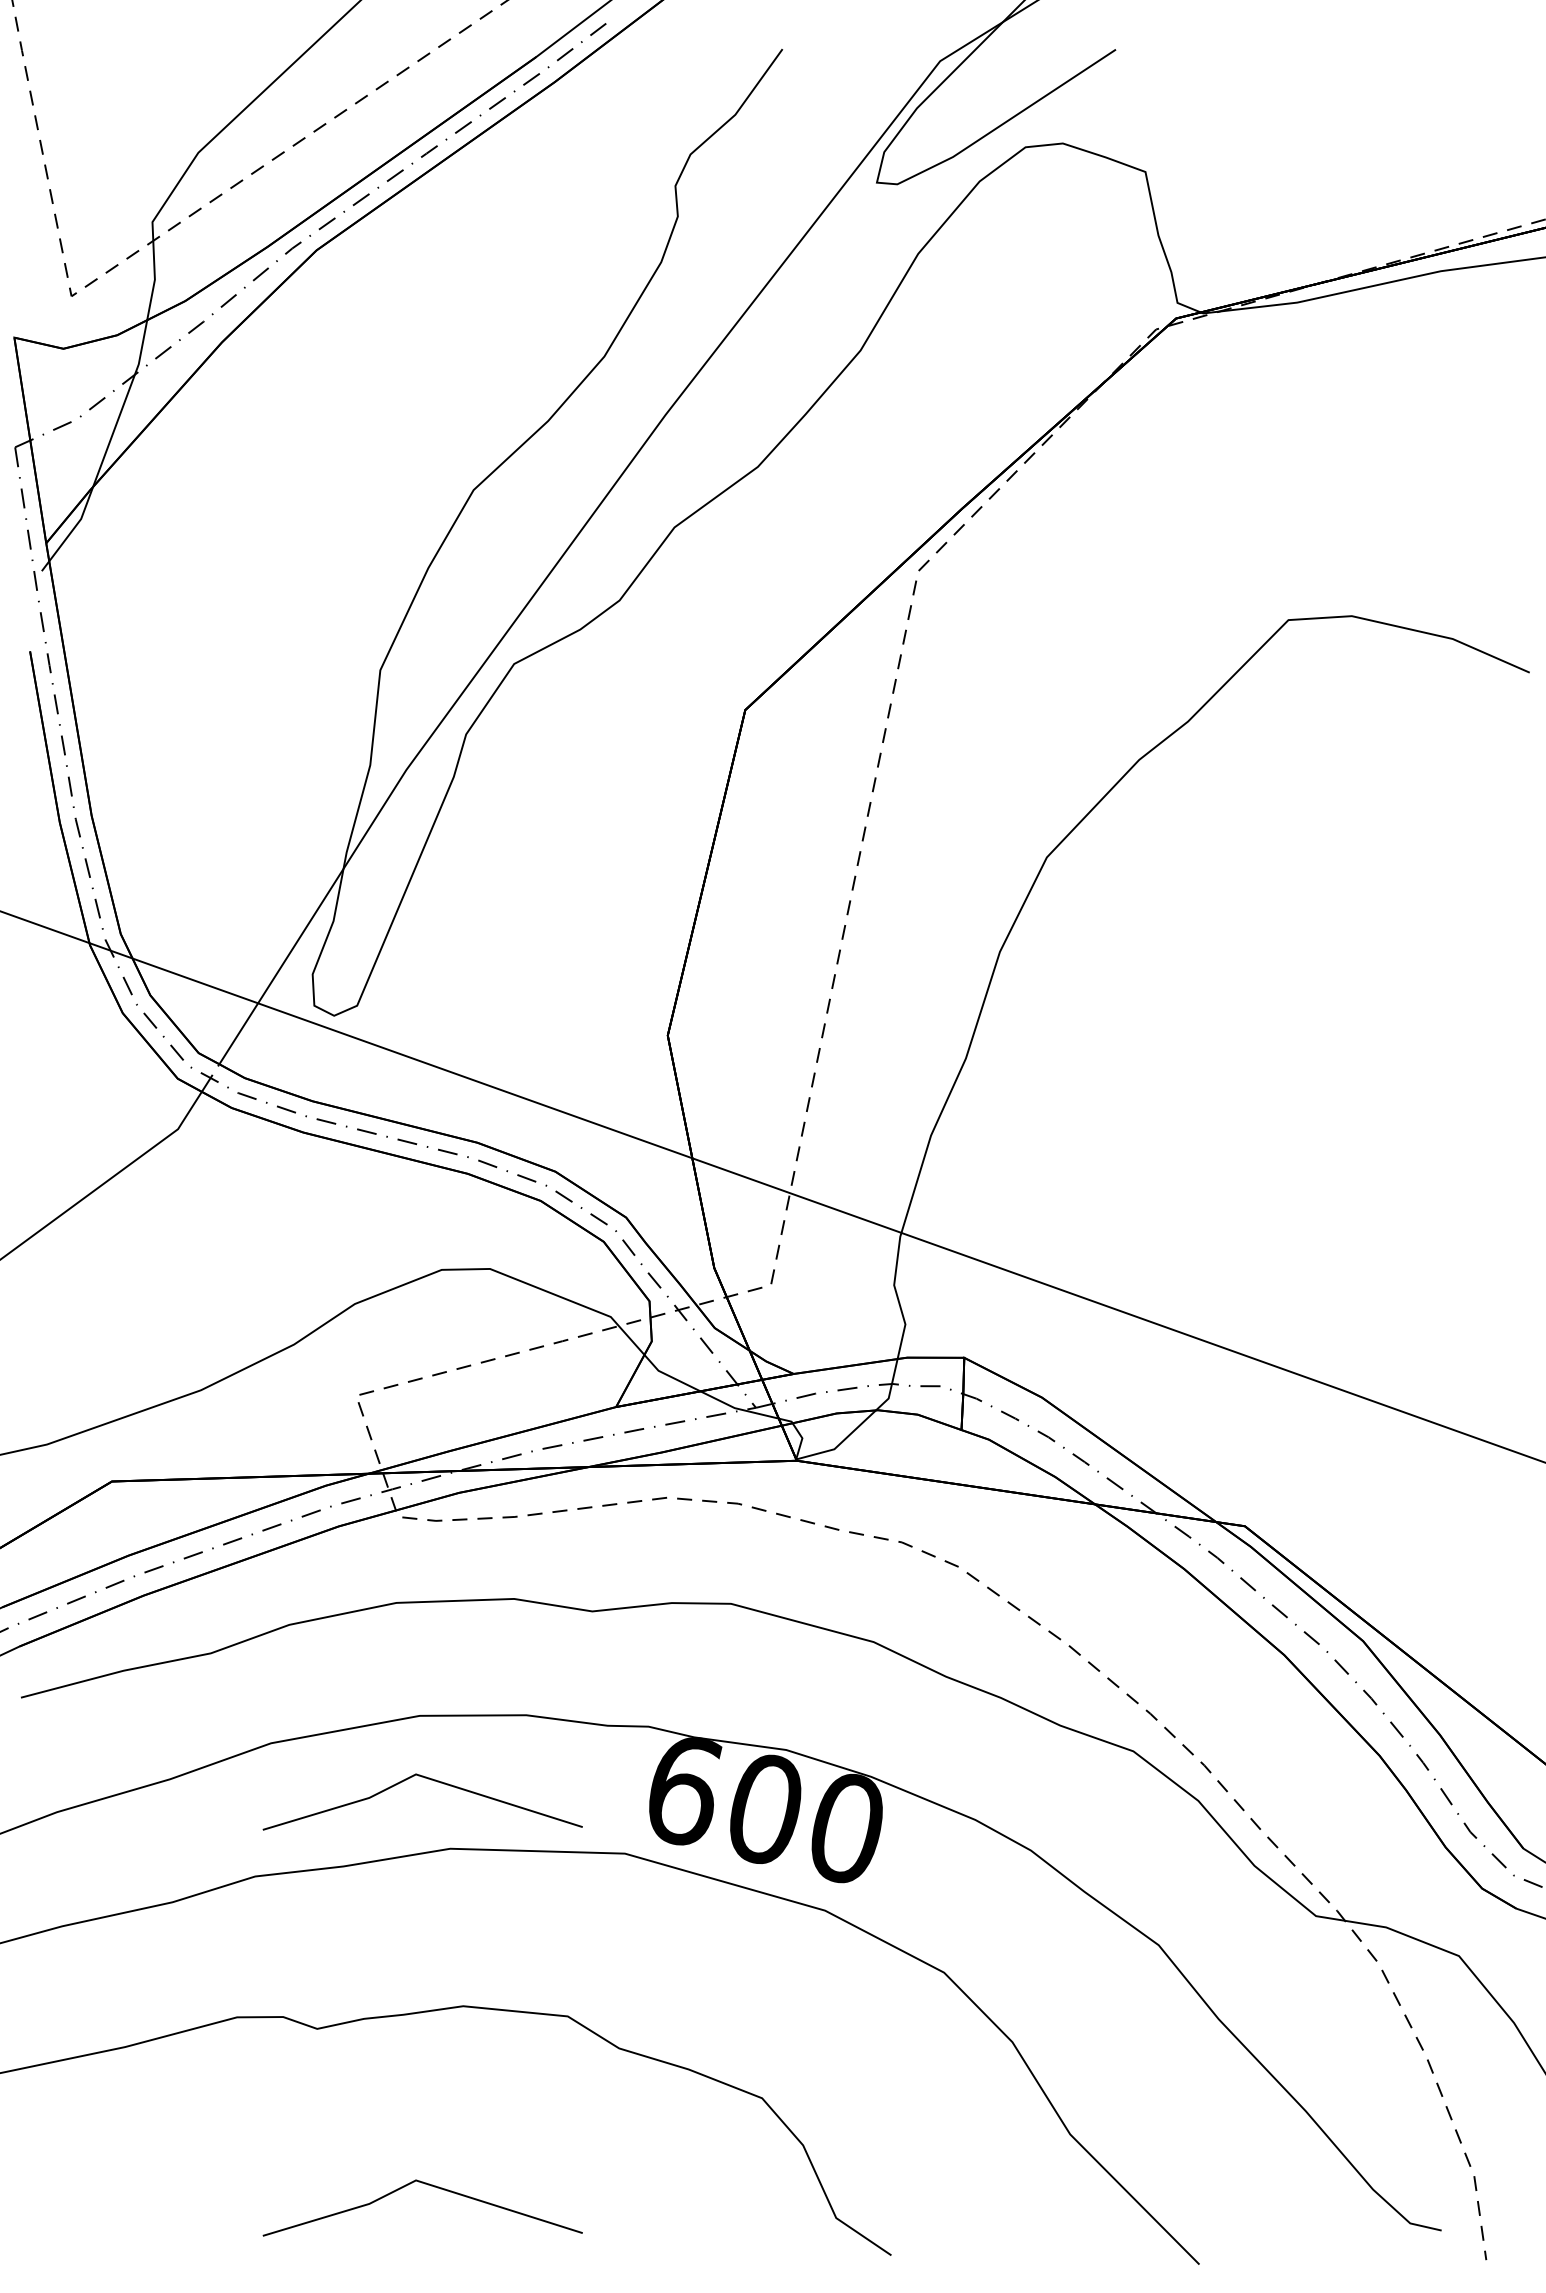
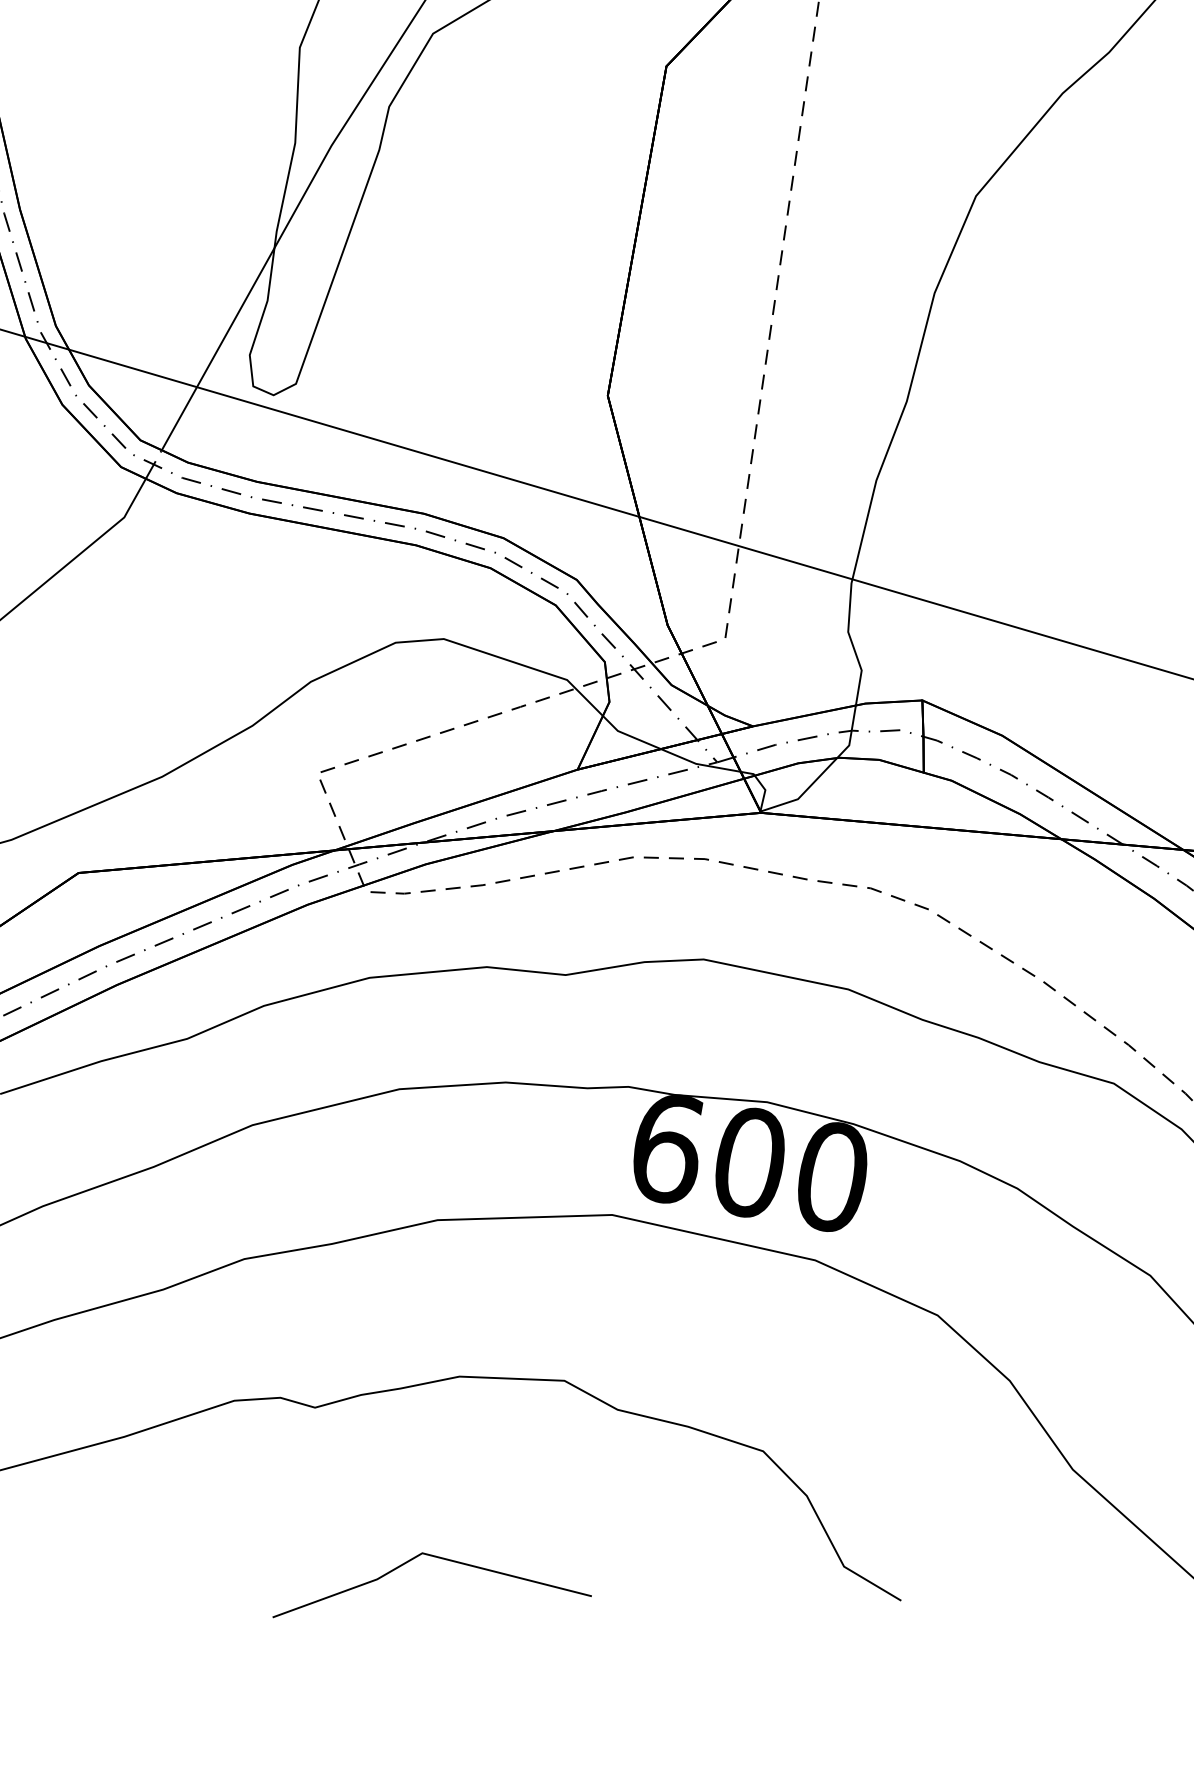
line: (428, 1779) -> (411, 1152), removed

